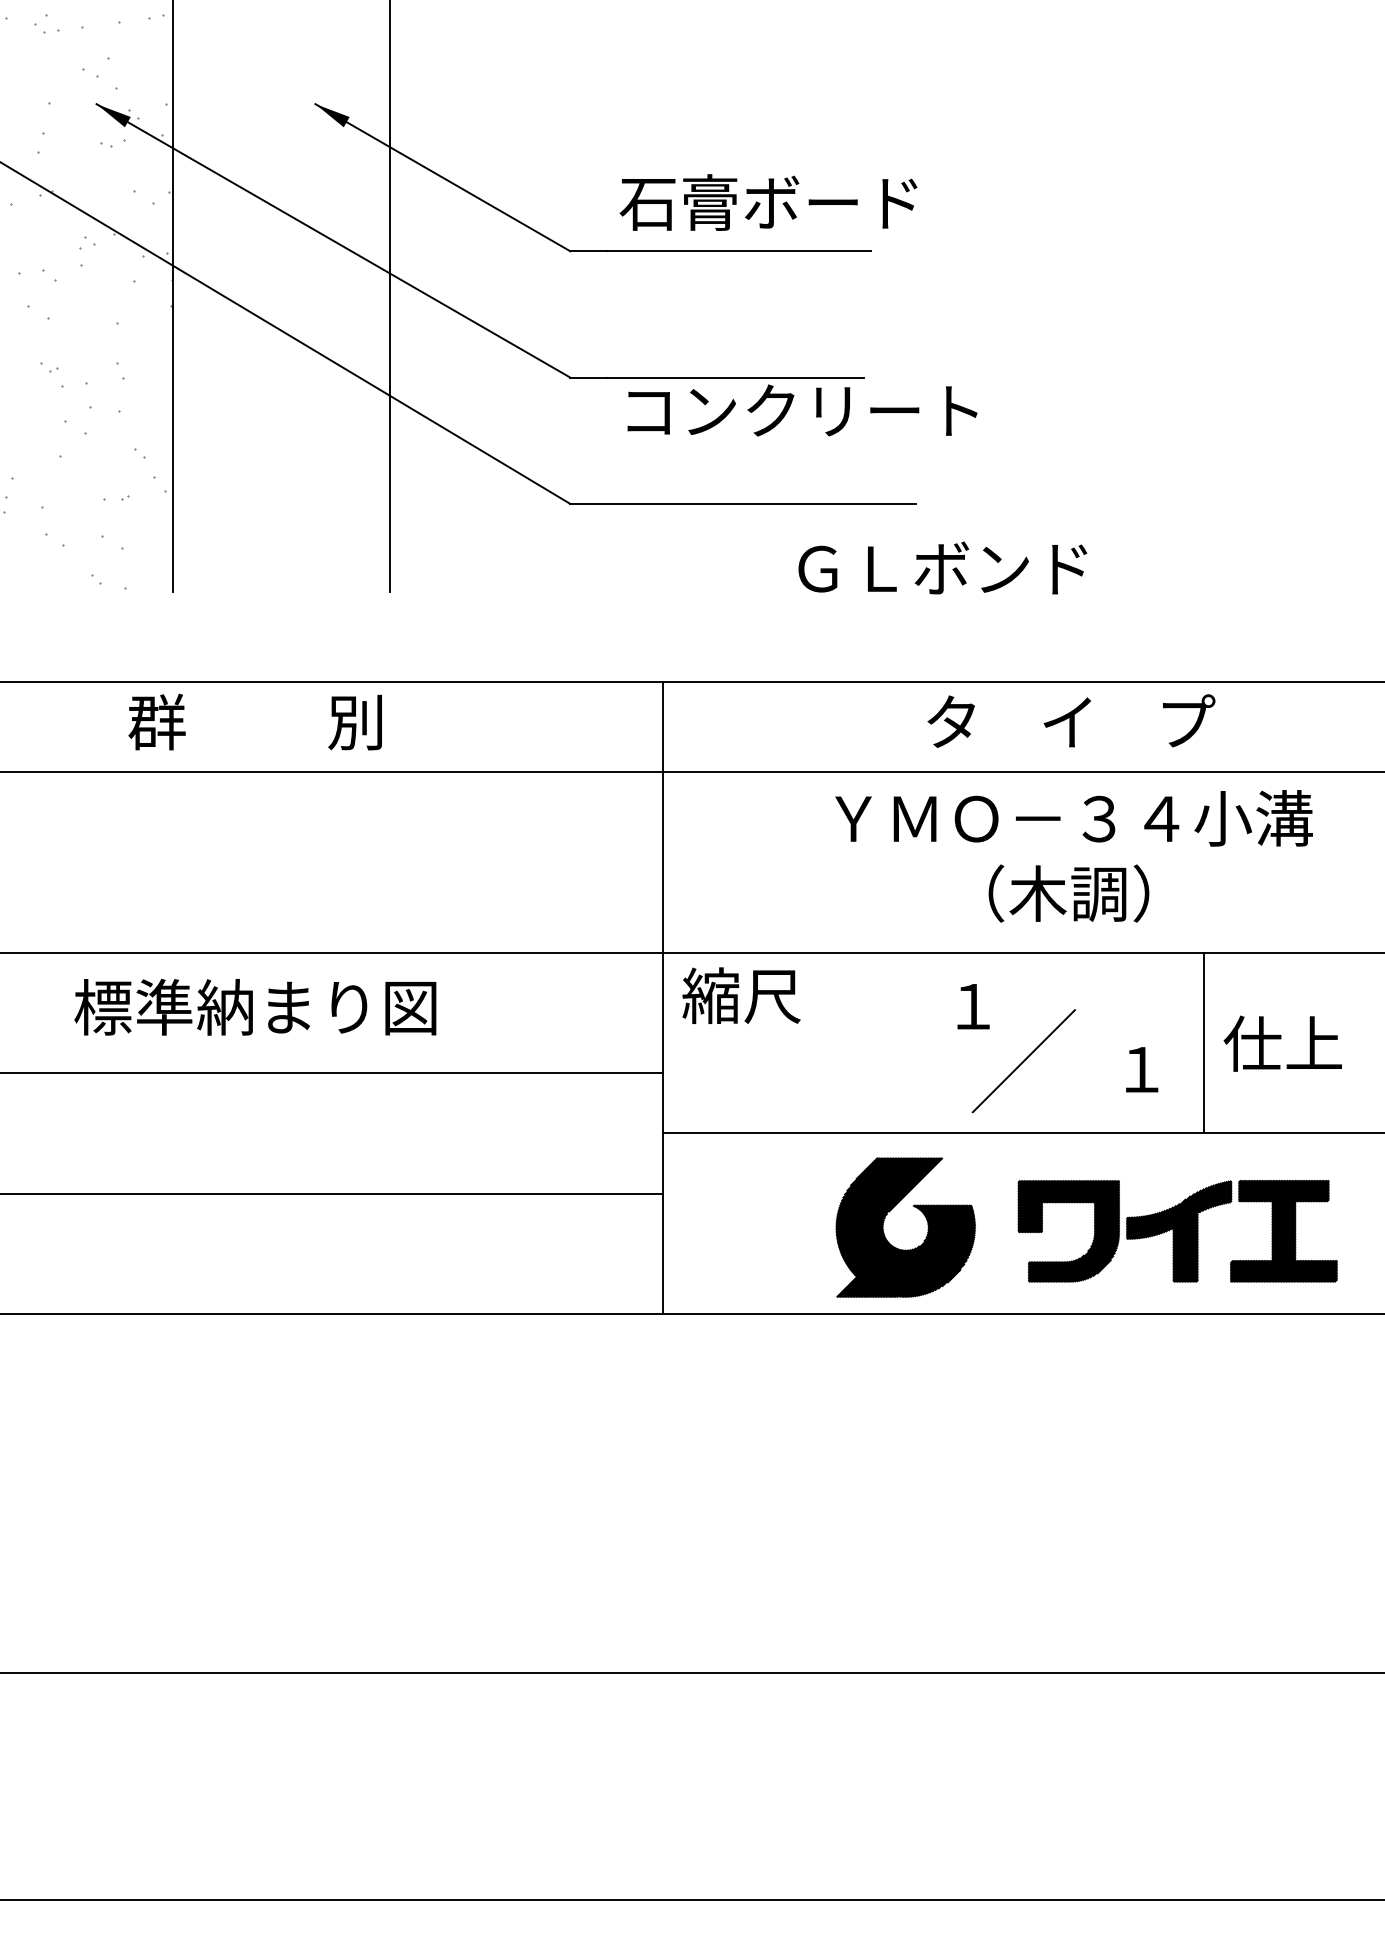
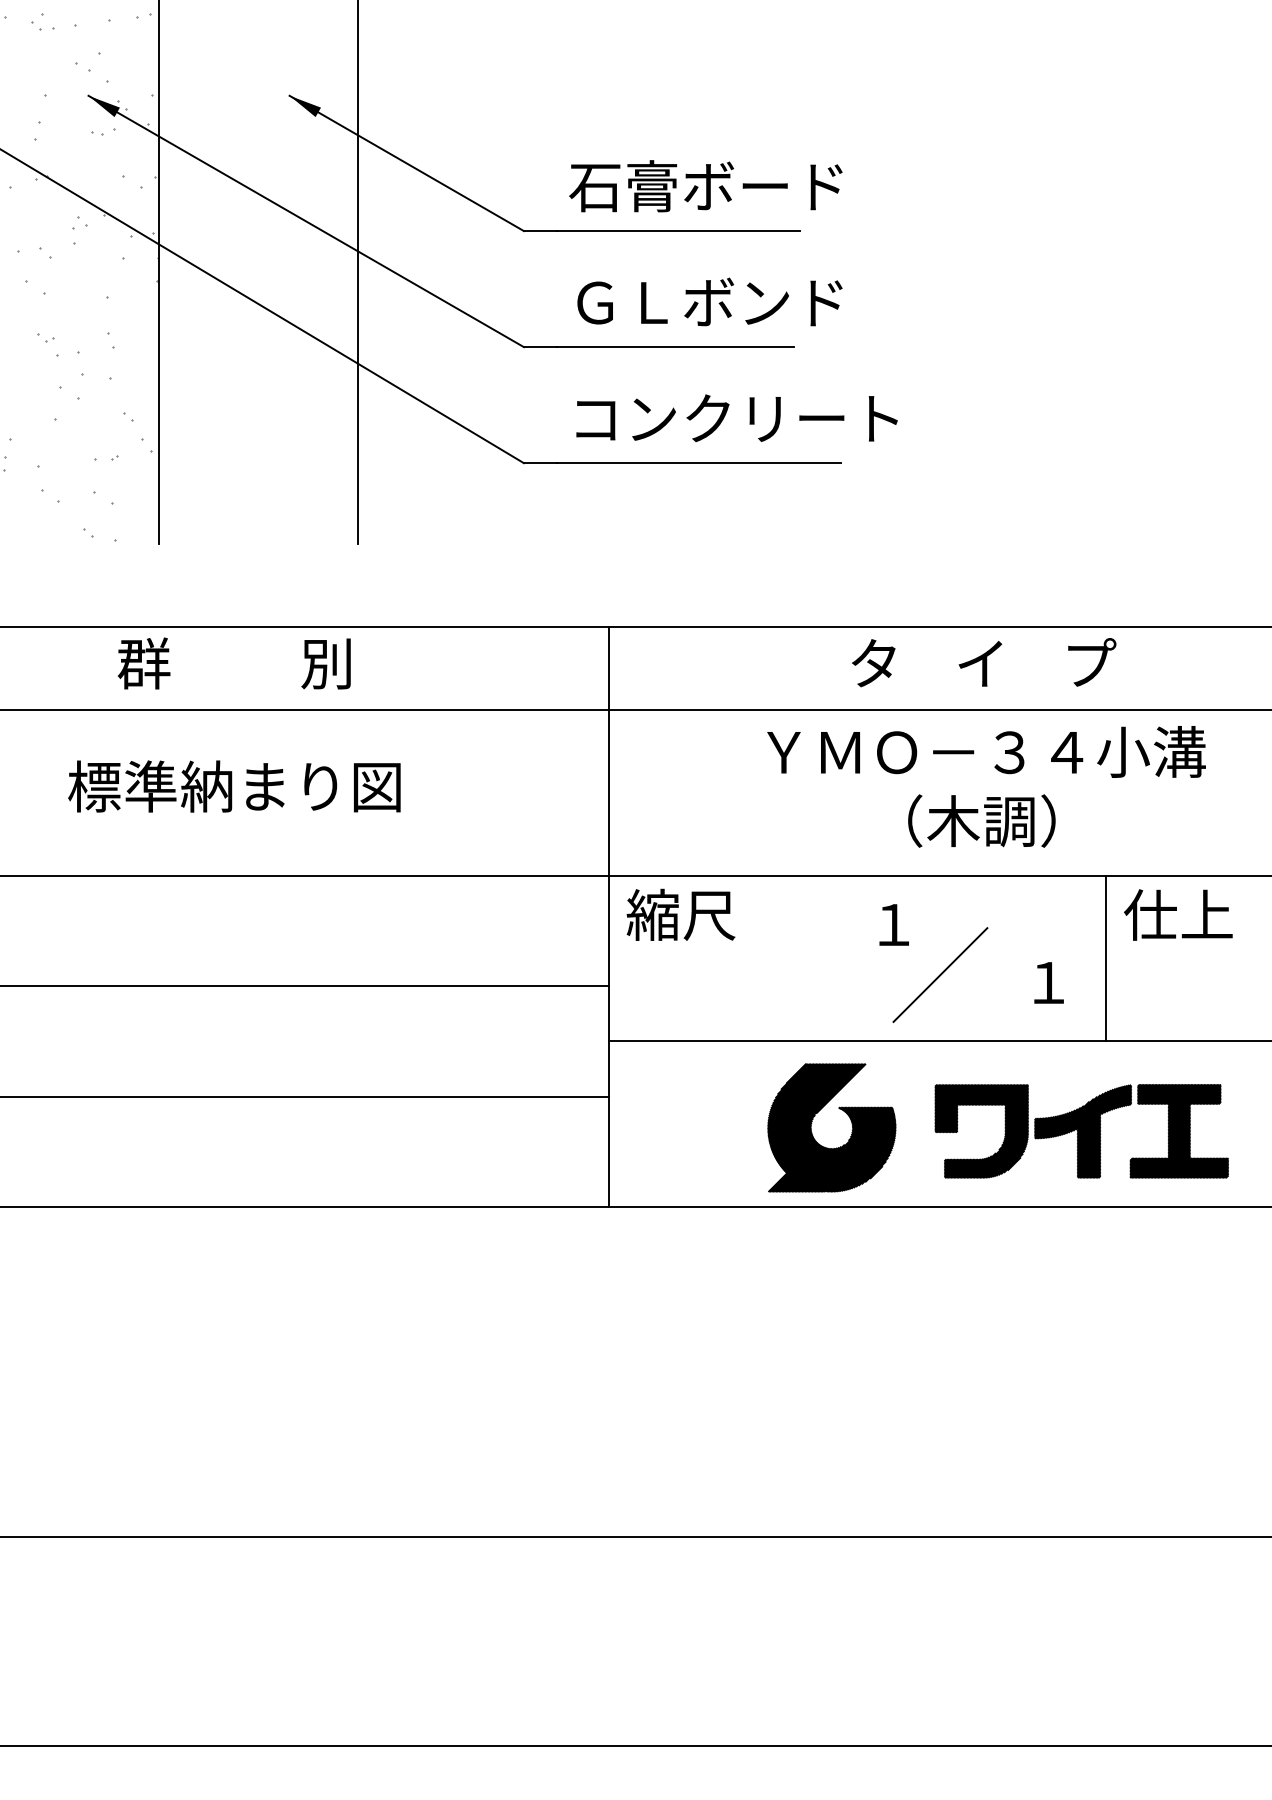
text: (801, 410) -> (736, 418), moved
text: (942, 567) -> (709, 301), moved
text: (255, 1007) -> (234, 786), moved
text: (1283, 1043) -> (1178, 914), moved

